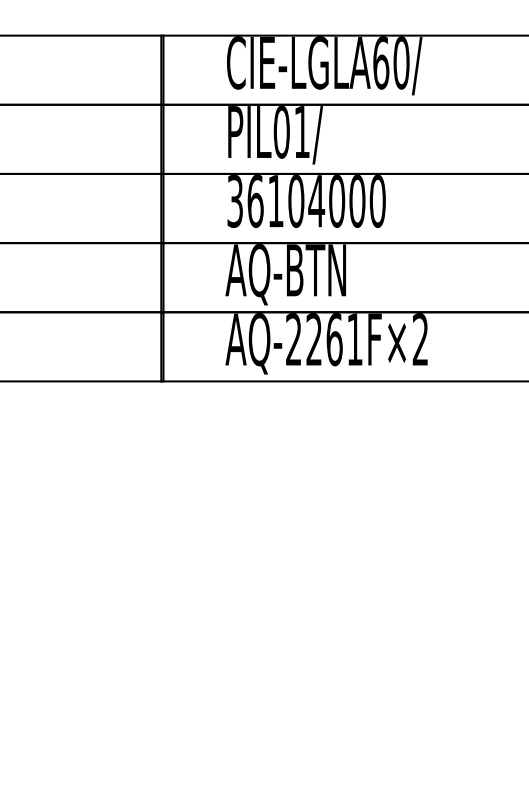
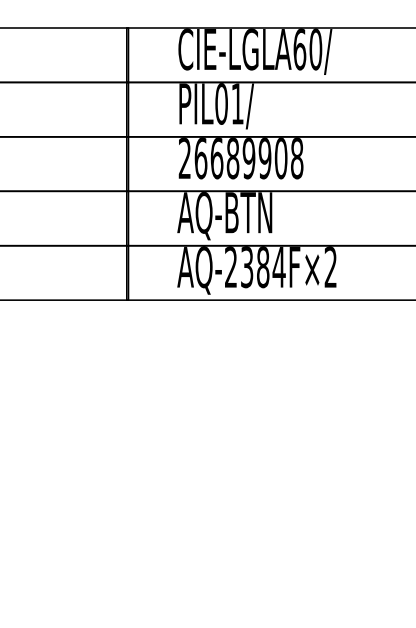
text: (305, 201) -> (240, 158), 36104000 -> 26689908
text: (335, 339) -> (263, 267), AQ-2261F×2 -> AQ-2384F×2

